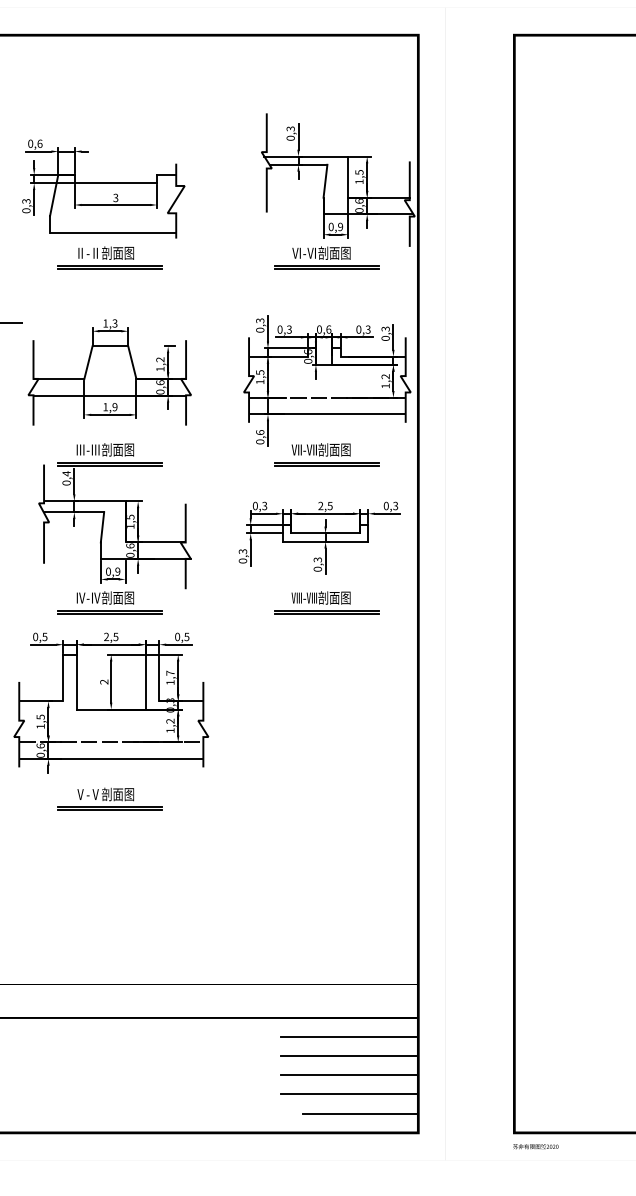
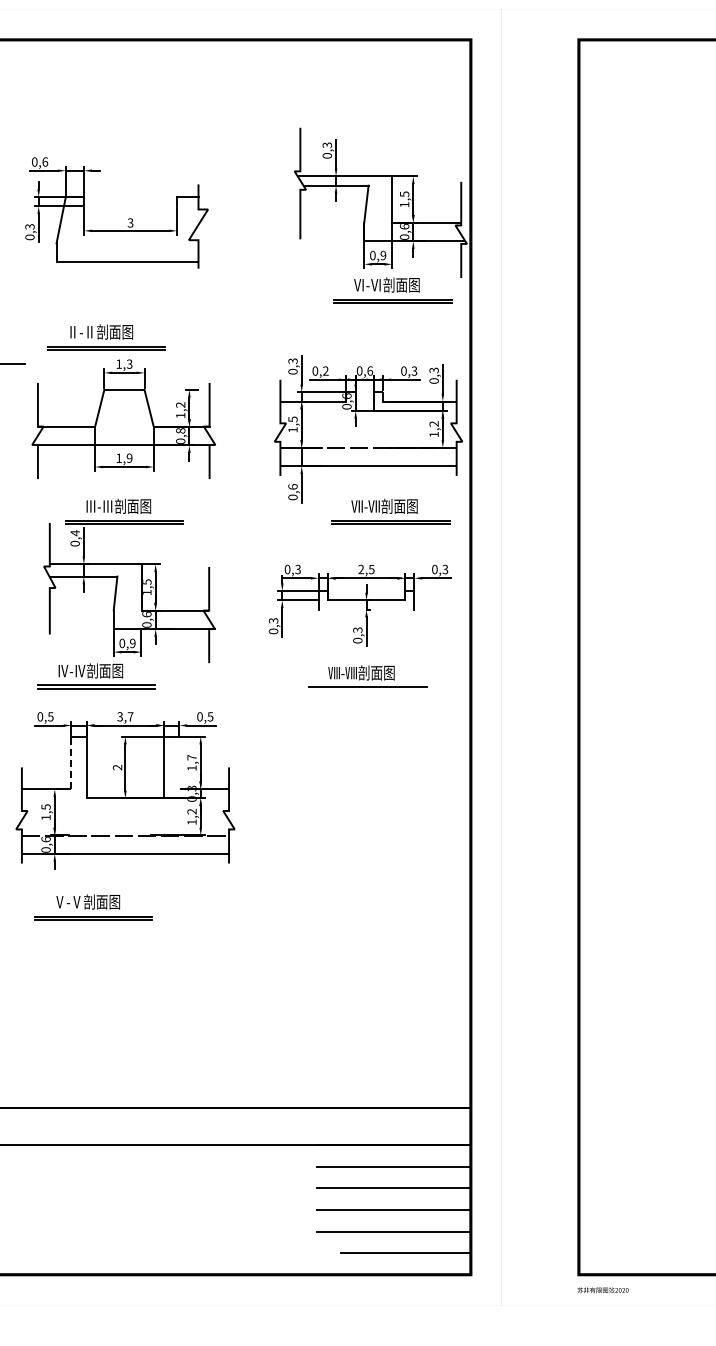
line: (115, 183) -> (130, 206), removed
part: (110, 257) -> (106, 337), moved
part: (326, 257) -> (392, 290), moved
text: (289, 329) -> (325, 371), 0,3 -> 0,2
text: (160, 382) -> (180, 430), 0,6 -> 0,8
part: (326, 454) -> (390, 511), moved
line: (325, 541) -> (366, 609), removed
part: (110, 602) -> (96, 676), moved
line: (326, 613) -> (367, 690), removed
text: (111, 636) -> (125, 716), 2,5 -> 3,7
line: (63, 677) -> (71, 762), solid -> dashed
line: (159, 677) -> (179, 762), removed
part: (110, 799) -> (93, 907), moved

